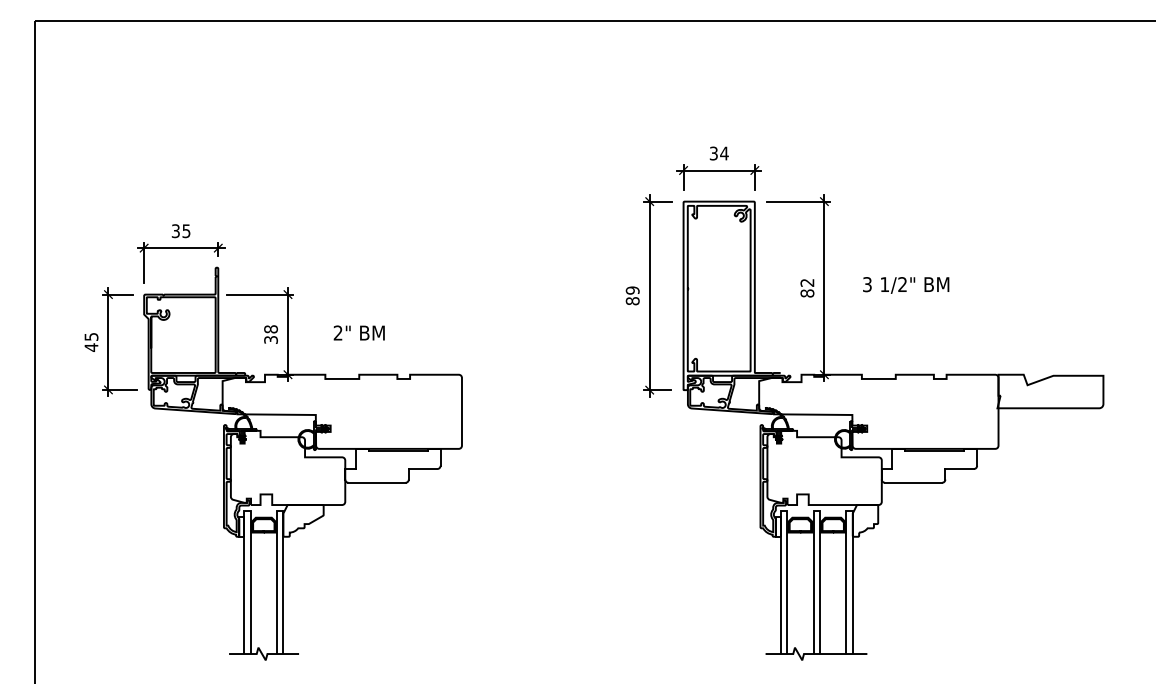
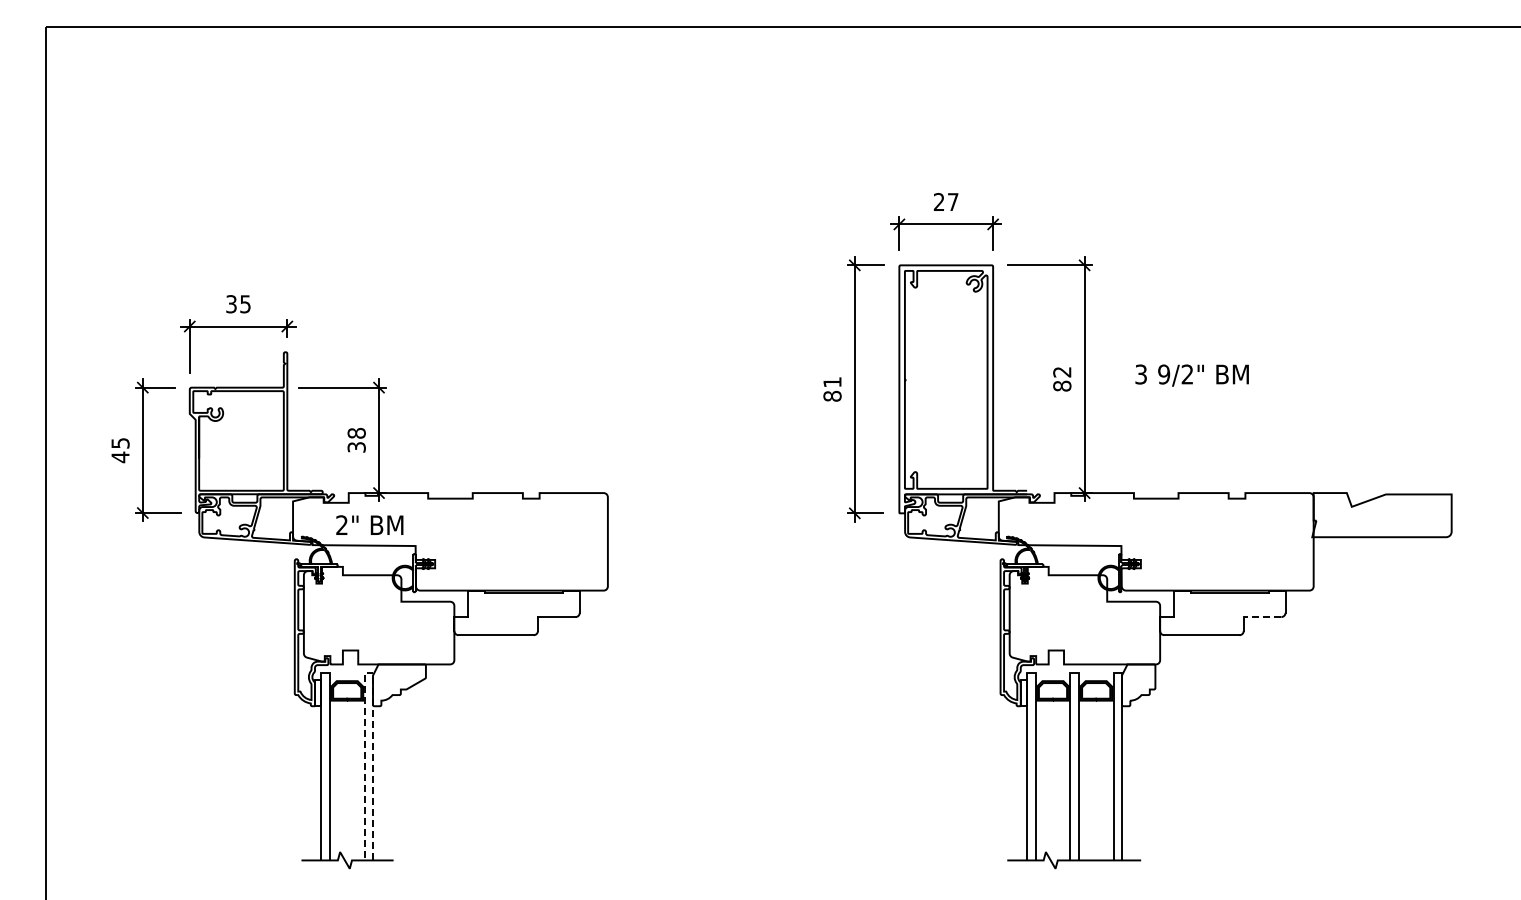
text: (719, 153) -> (946, 202), 34 -> 27
text: (885, 284) -> (1164, 374), 1/2" -> 9/2"
text: (632, 289) -> (832, 381), 89 -> 81
text: (359, 332) -> (369, 524), moved
line: (959, 469) -> (1262, 617), solid -> dashed
line: (280, 511) -> (368, 672), solid -> dashed

